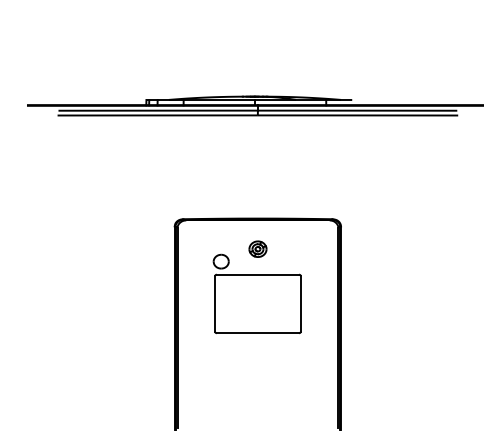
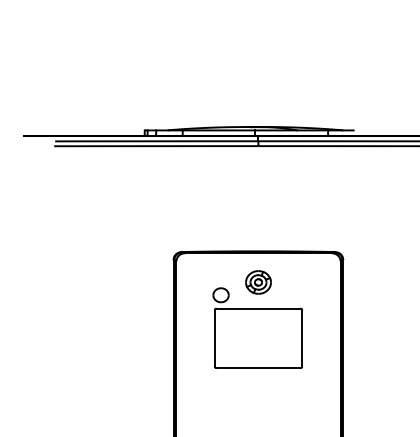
part: (257, 249) -> (258, 282), size x1.43

